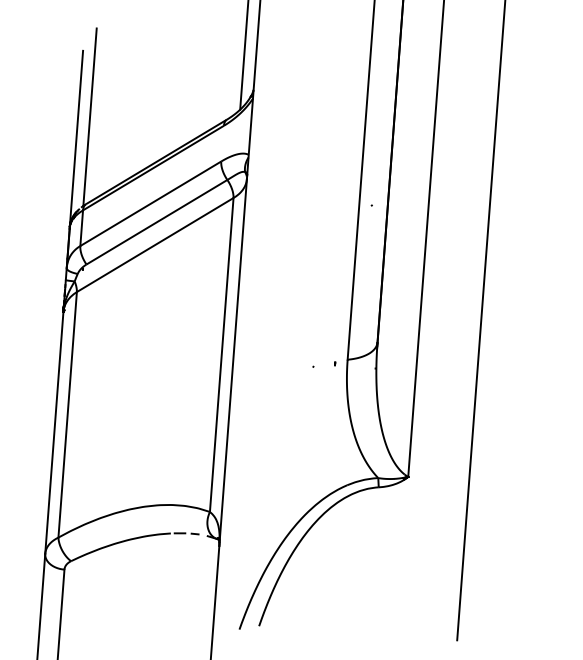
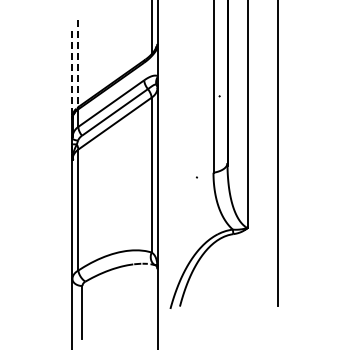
line: (90, 117) -> (78, 63), solid -> dashed
line: (76, 138) -> (72, 74), solid -> dashed

